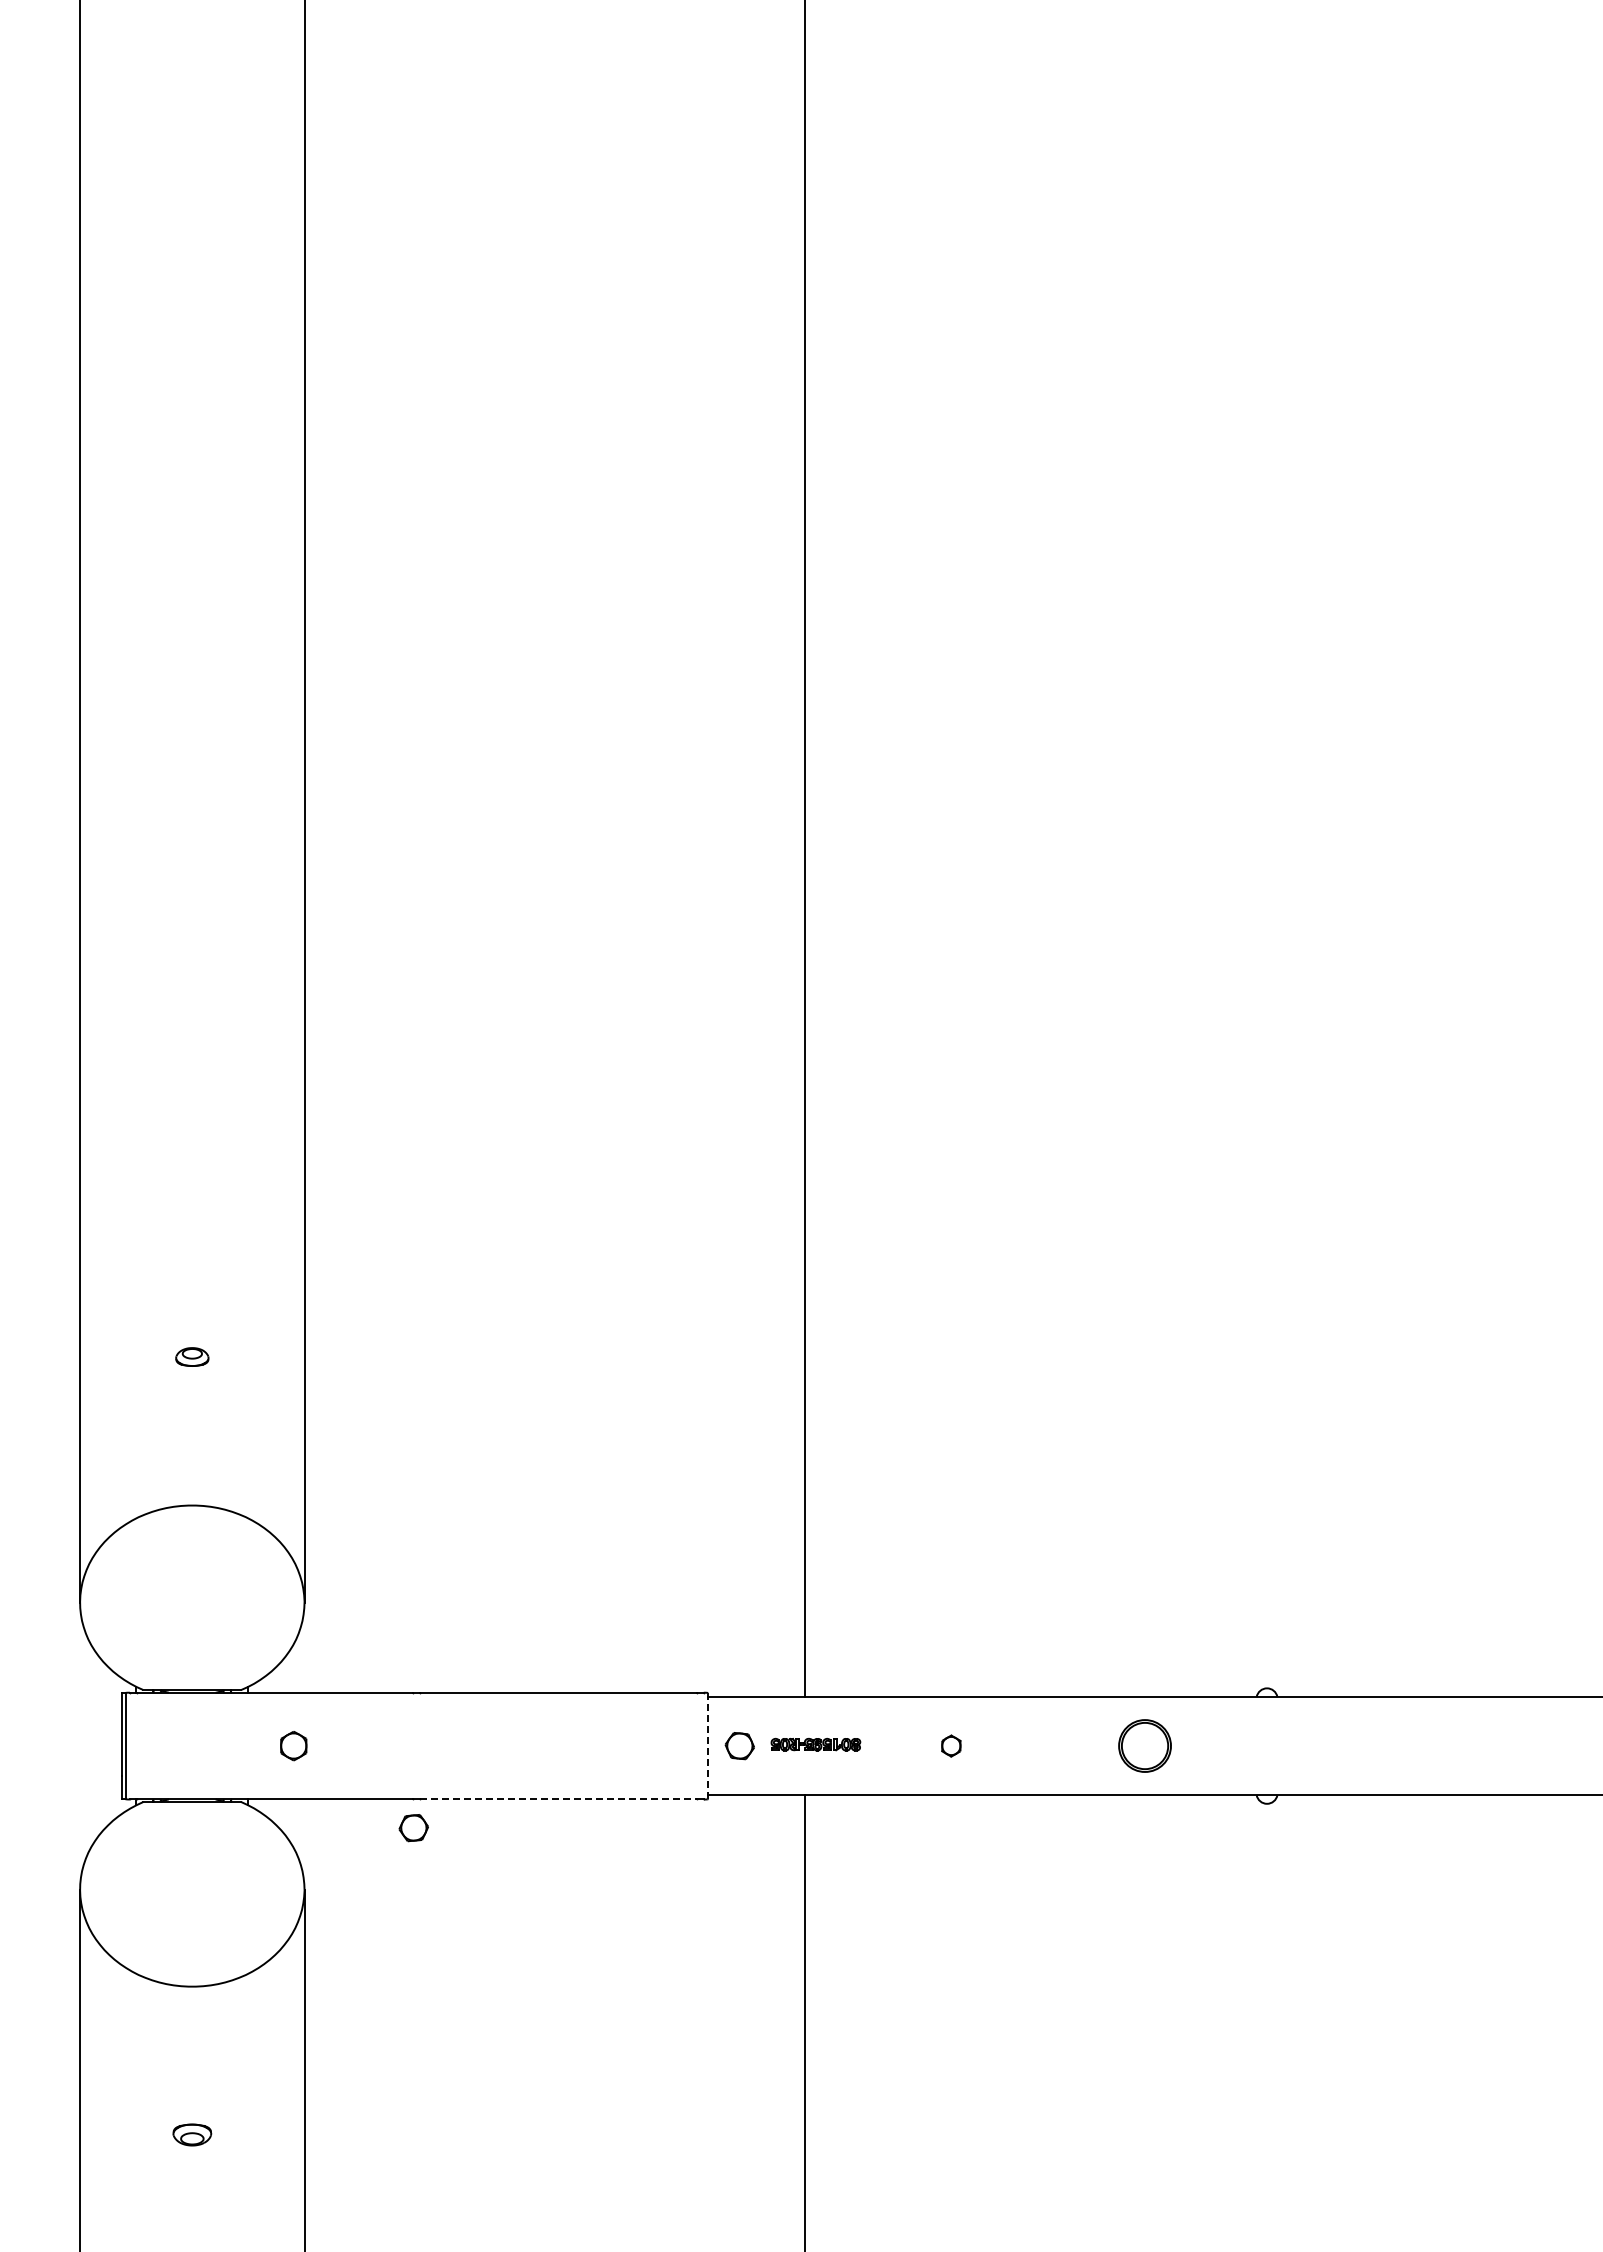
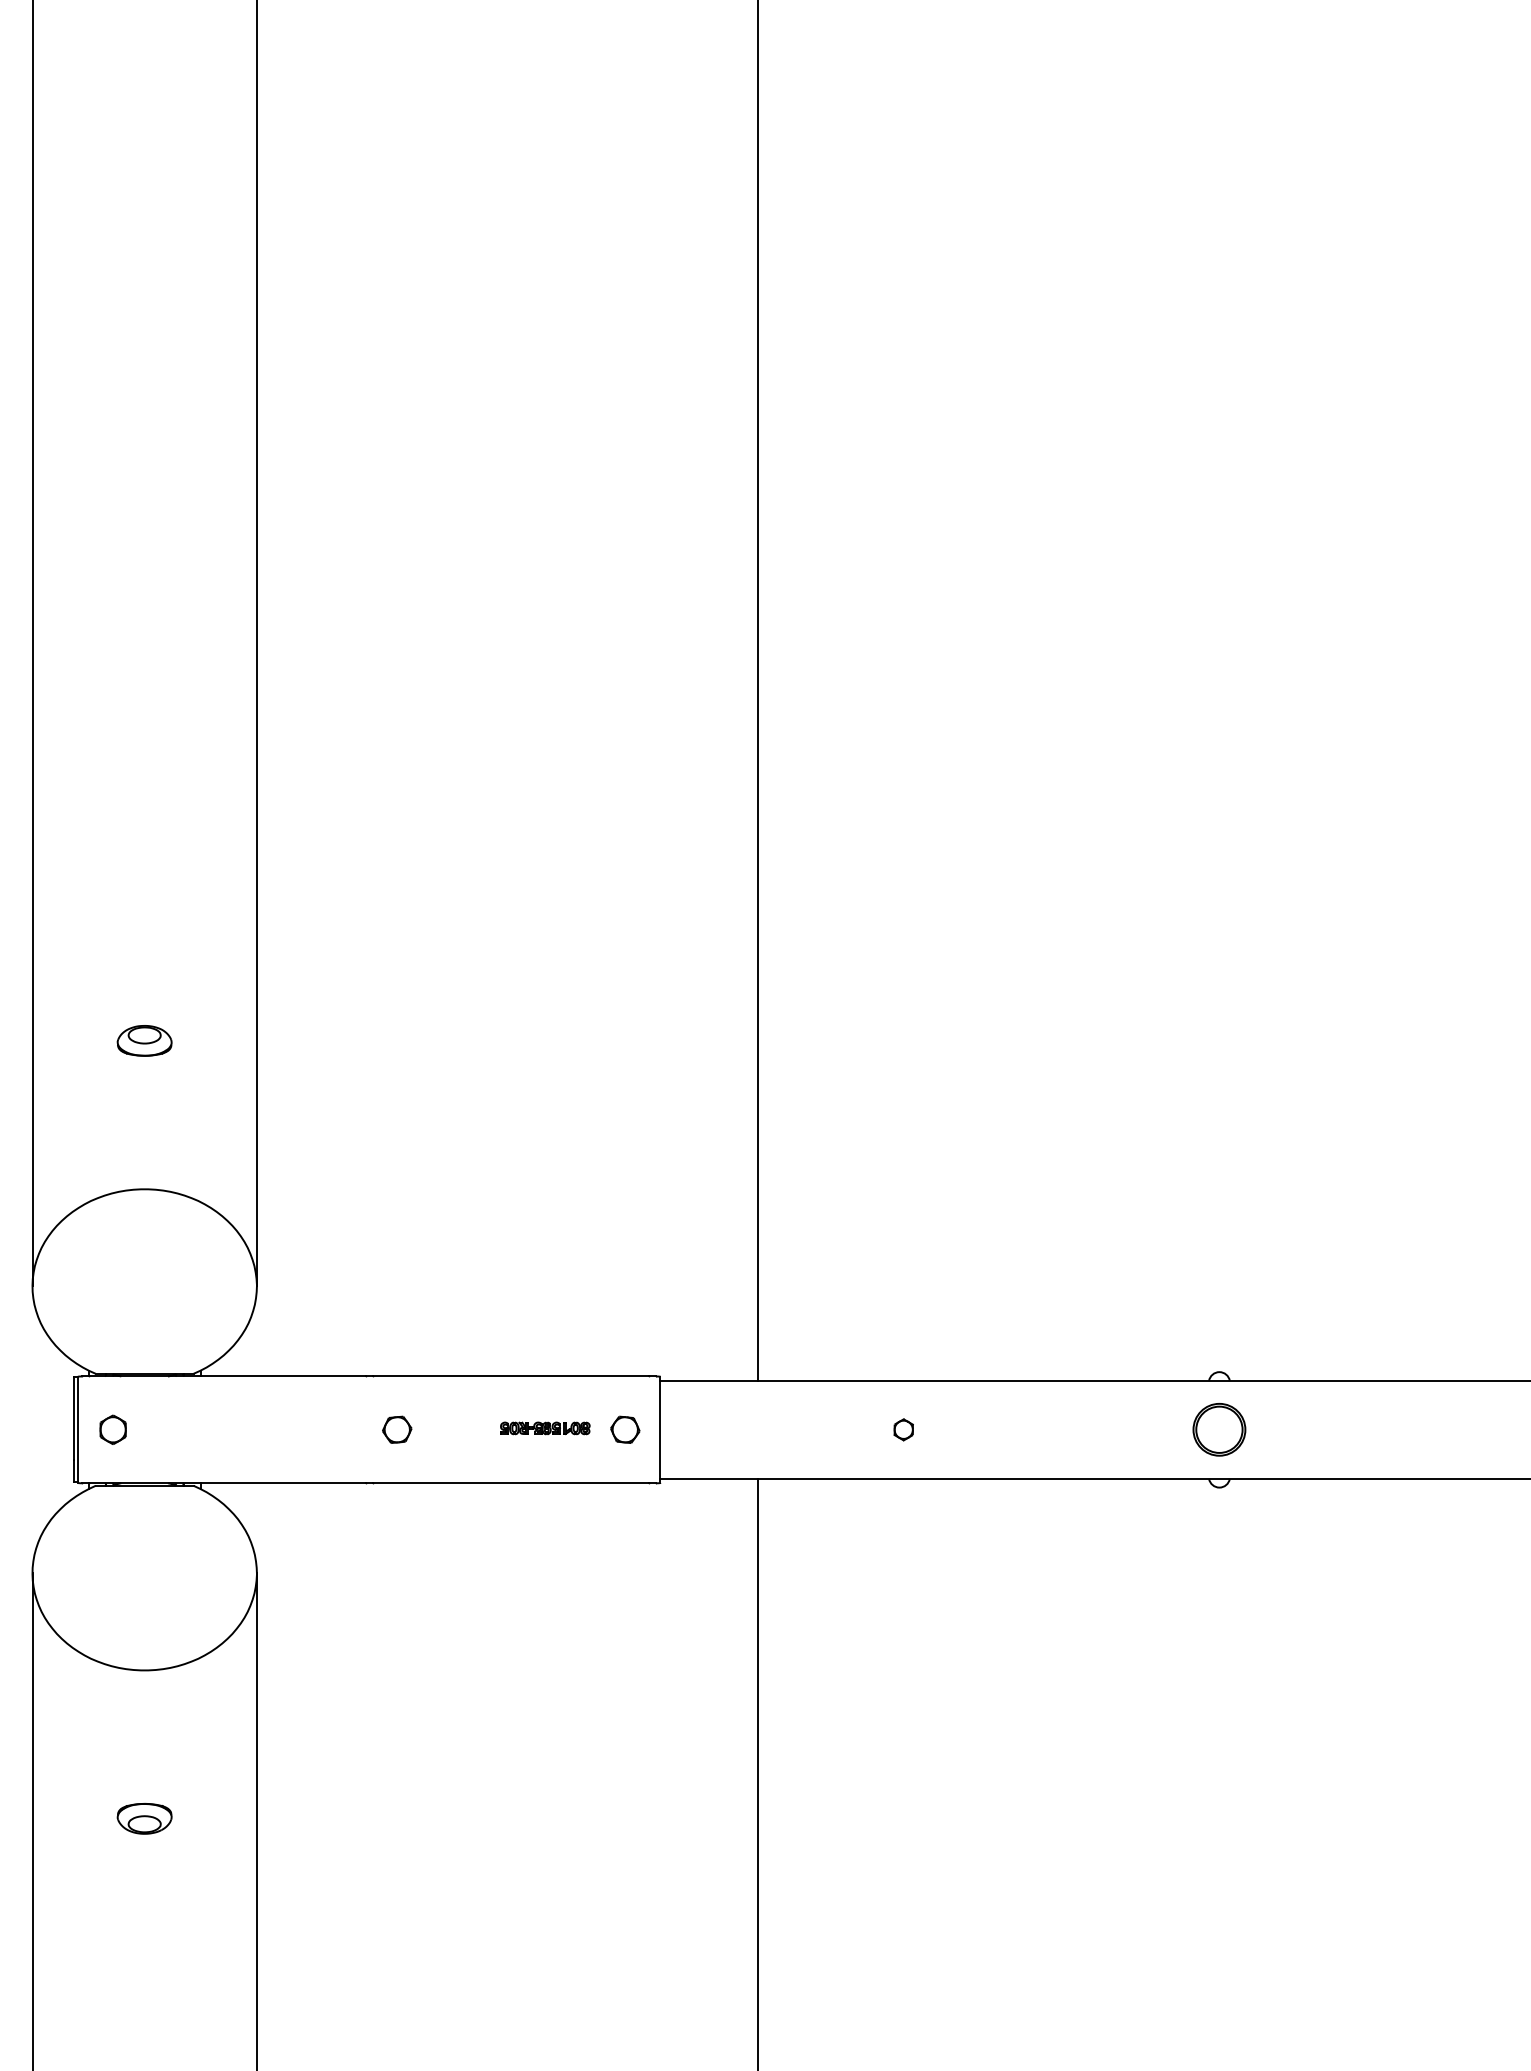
part: (192, 1356) -> (144, 1040), size x1.67
part: (815, 1744) -> (544, 1428), moved
line: (707, 1745) -> (659, 1429), dashed -> solid
part: (1144, 1745) -> (1218, 1429), moved
part: (293, 1746) -> (112, 1430), moved
part: (739, 1746) -> (624, 1430), moved
line: (559, 1799) -> (511, 1483), dashed -> solid
part: (413, 1828) -> (396, 1430), moved
part: (192, 2134) -> (144, 1818), size x1.43

